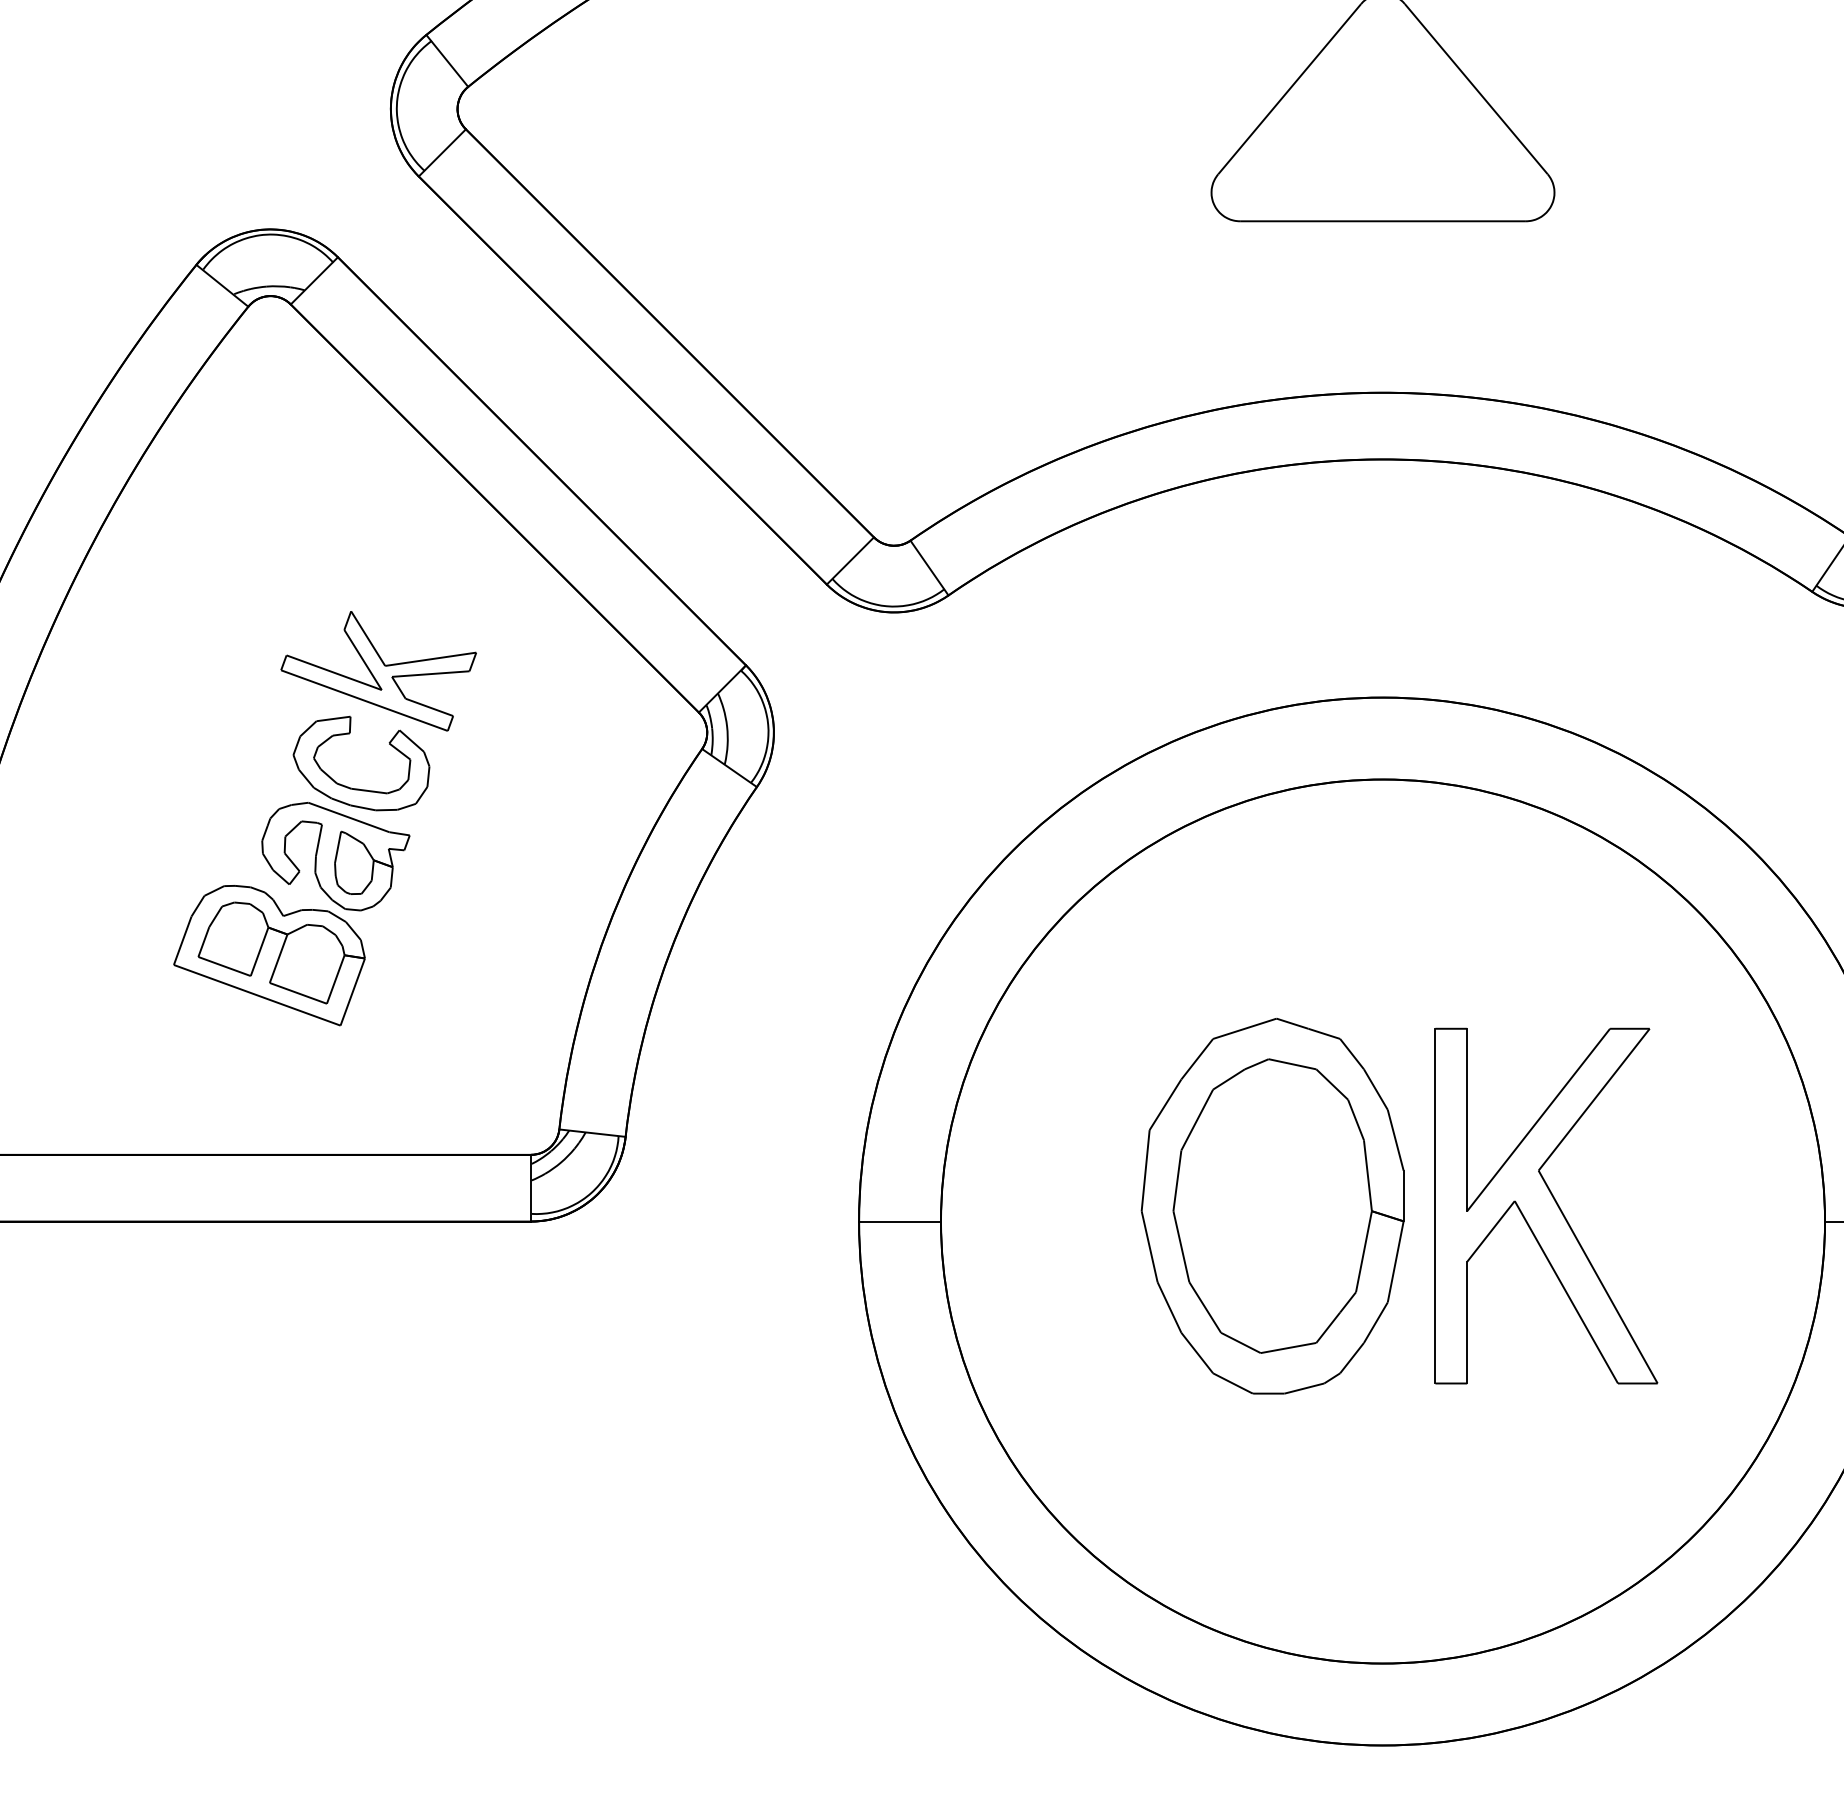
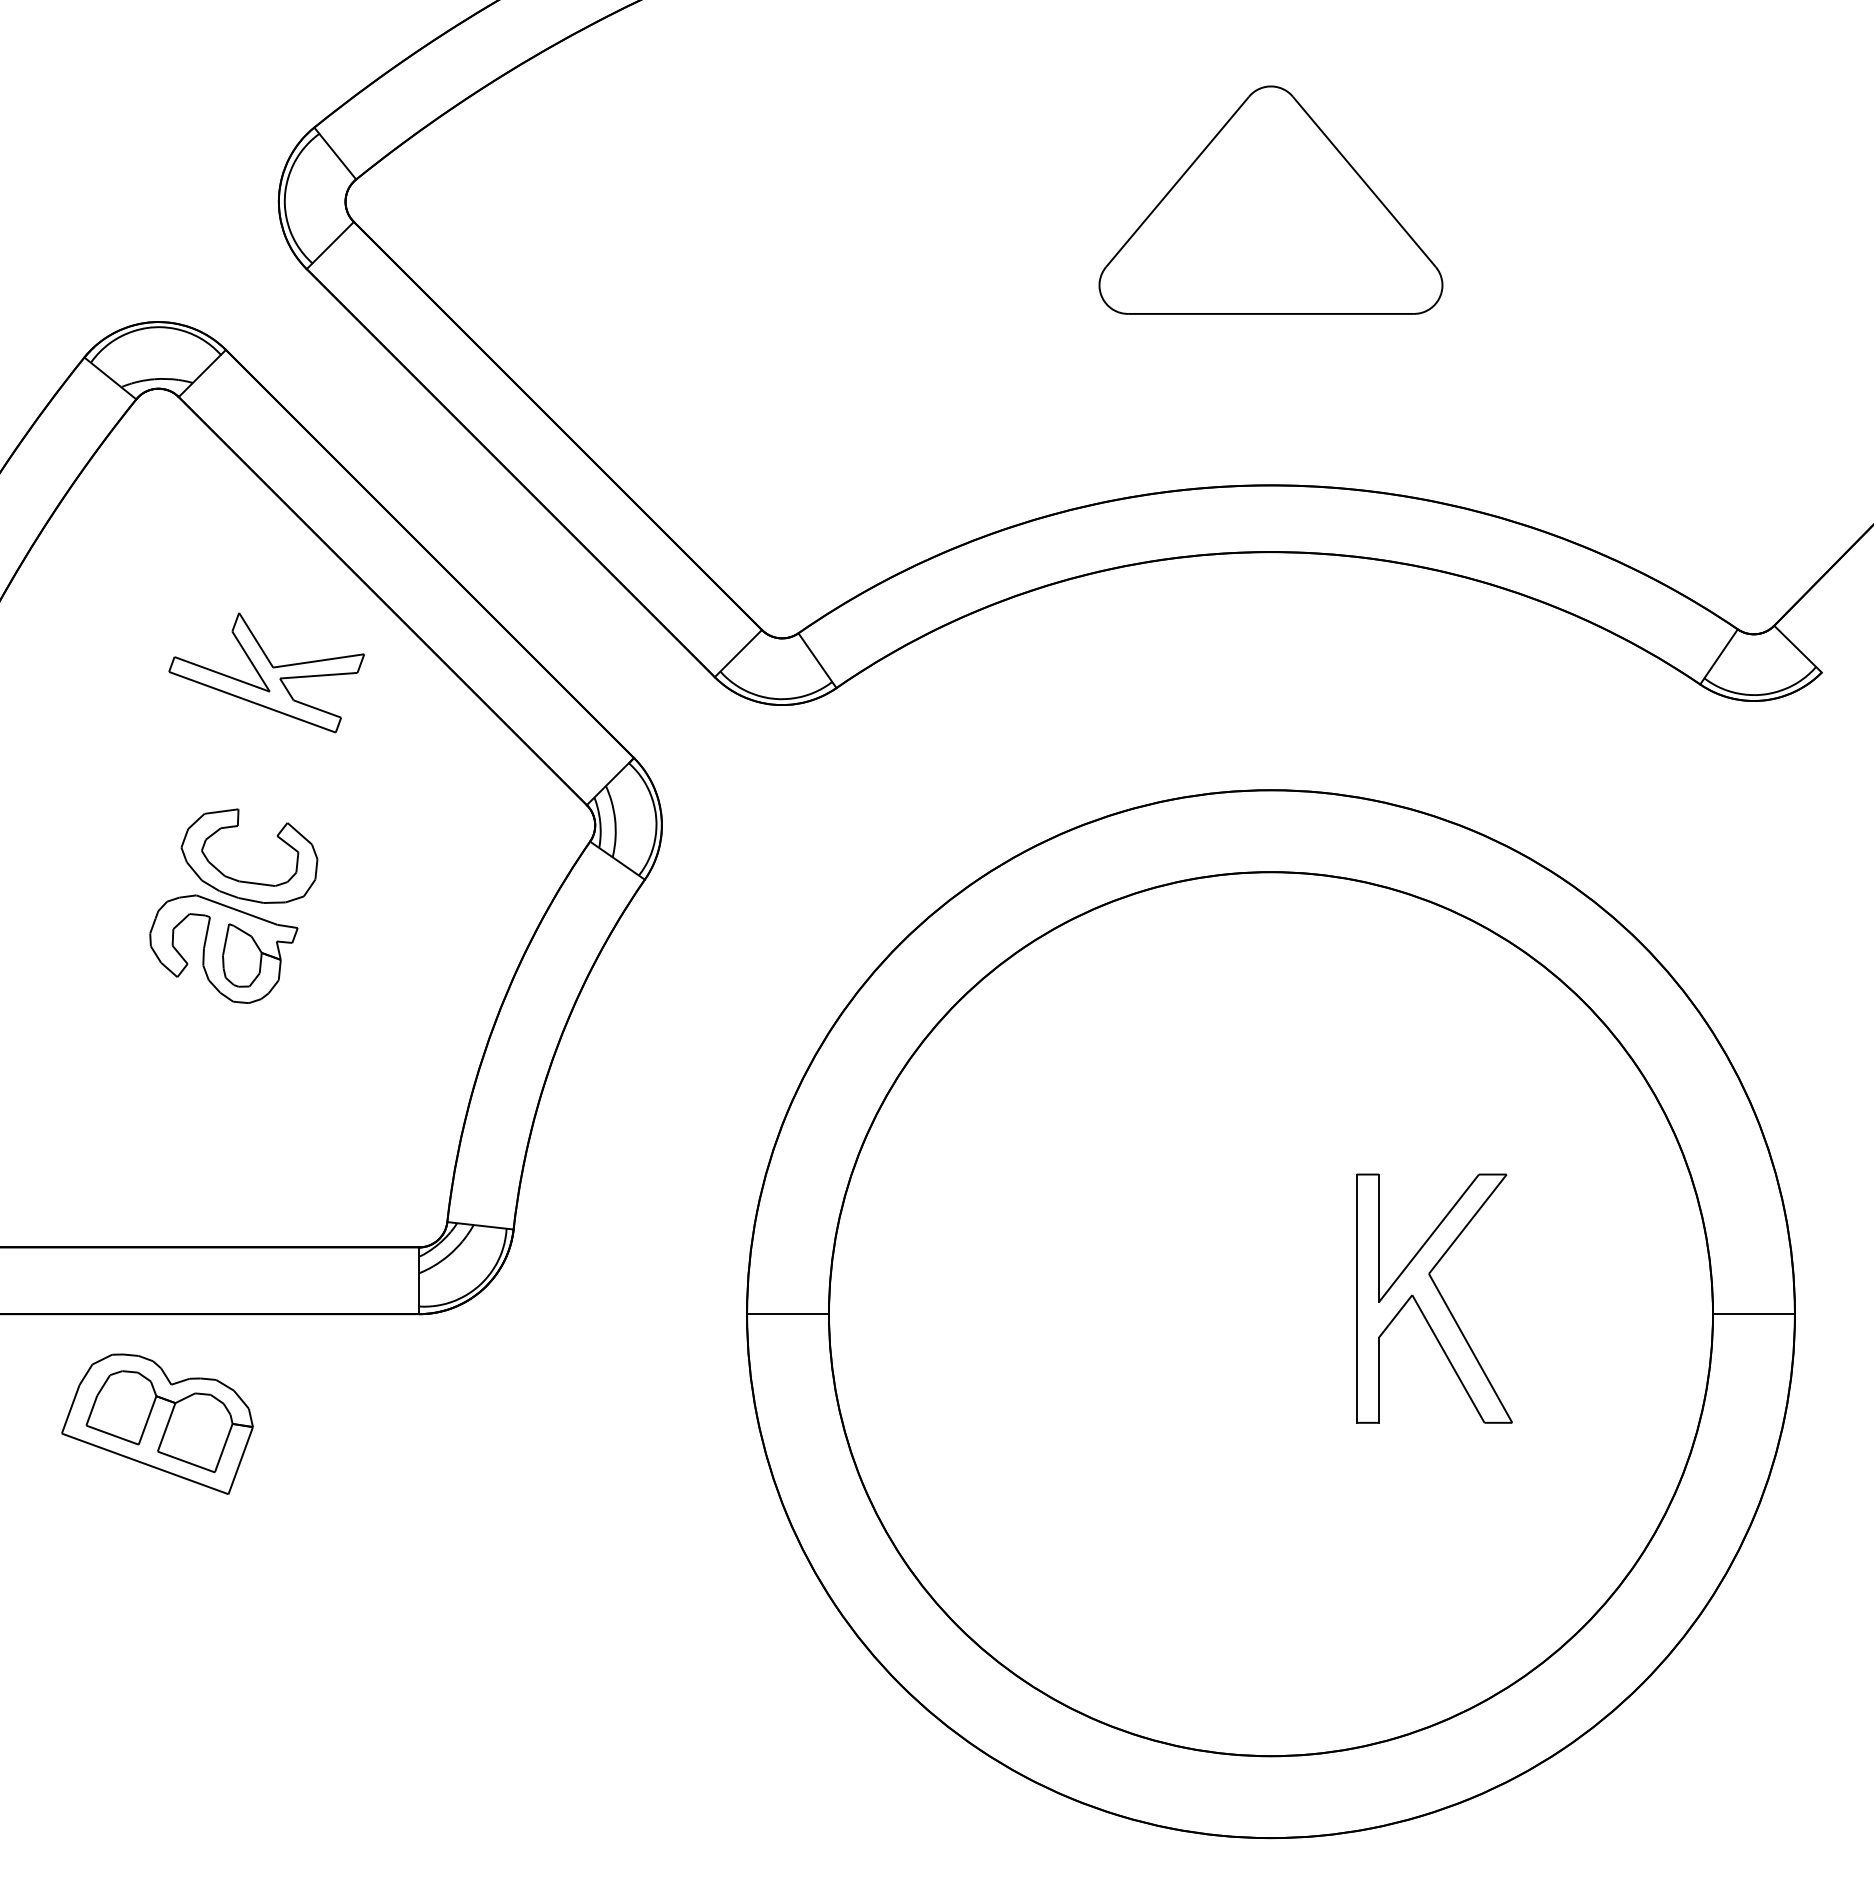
part: (378, 670) -> (266, 672), moved
part: (269, 954) -> (157, 1423), moved
part: (1272, 1205) -> (1160, 1298), removed
part: (1546, 1205) -> (1434, 1298), size x0.7

